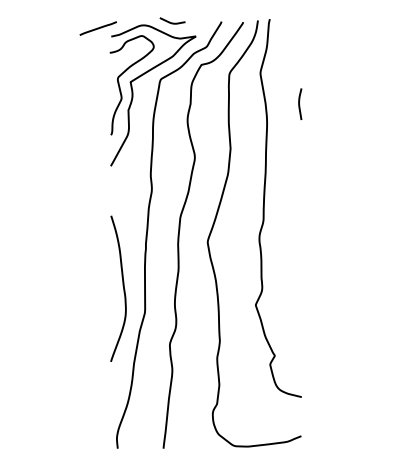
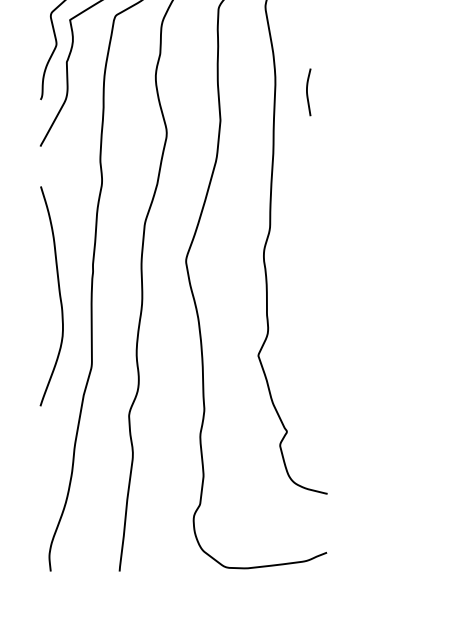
curve: (299, 103) -> (307, 91), moved
curve: (122, 286) -> (57, 292), moved

